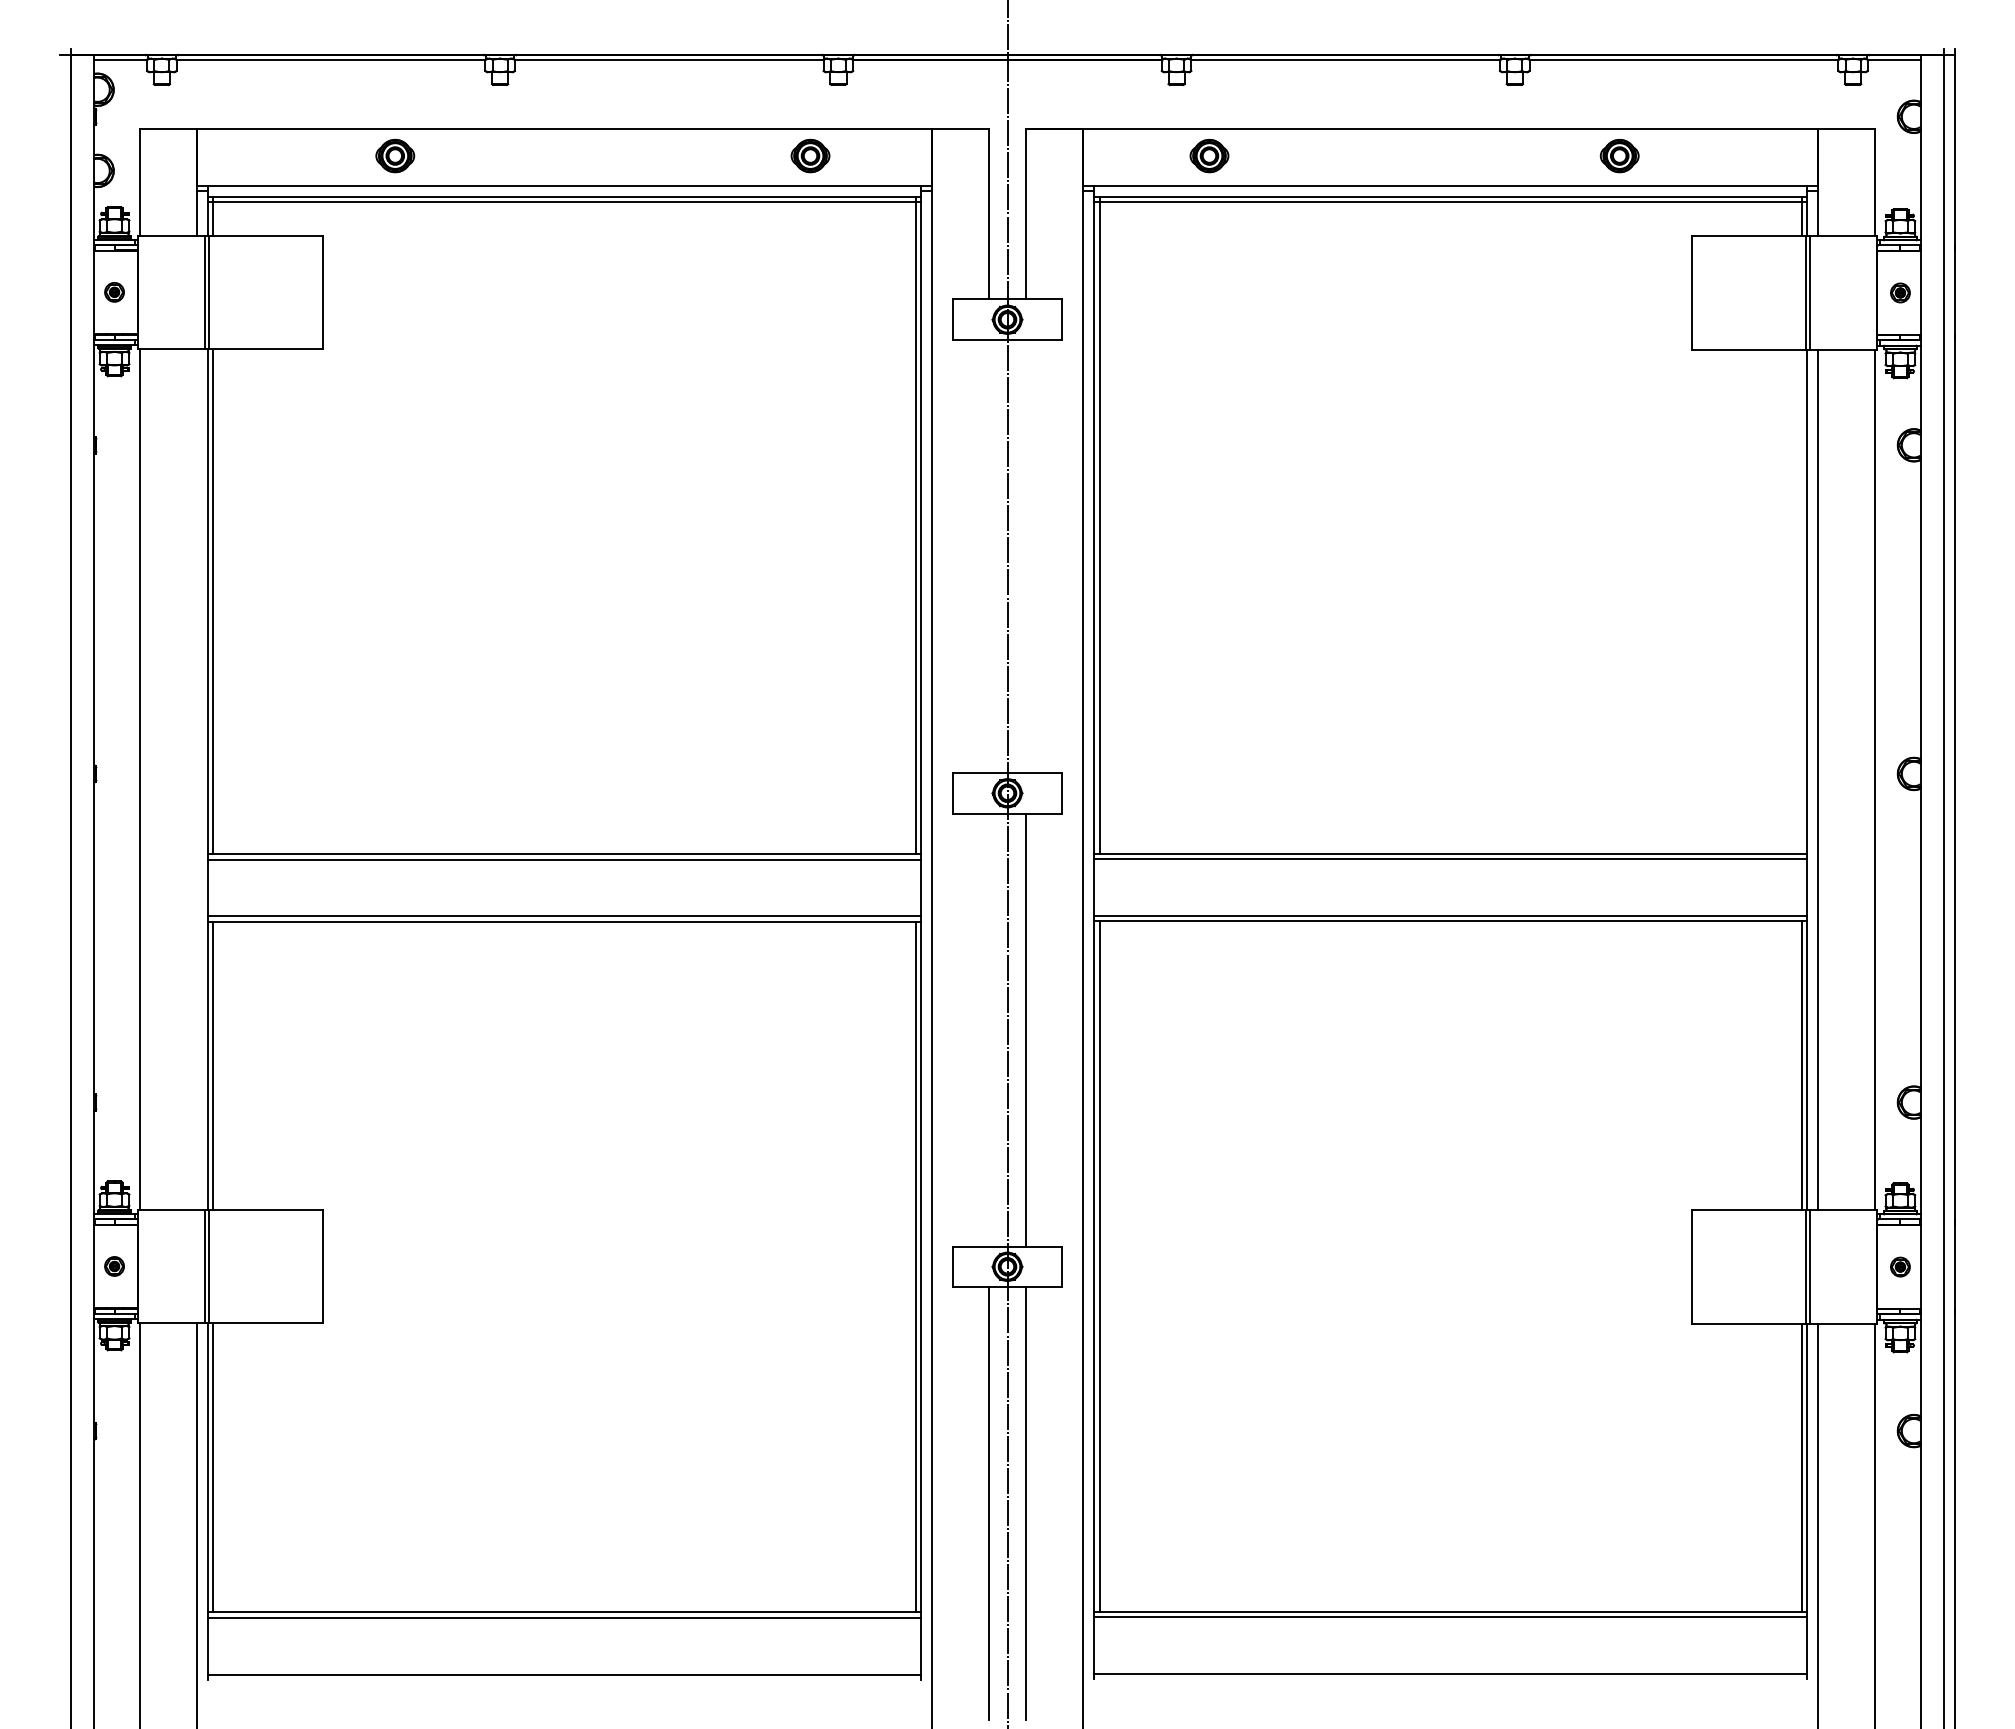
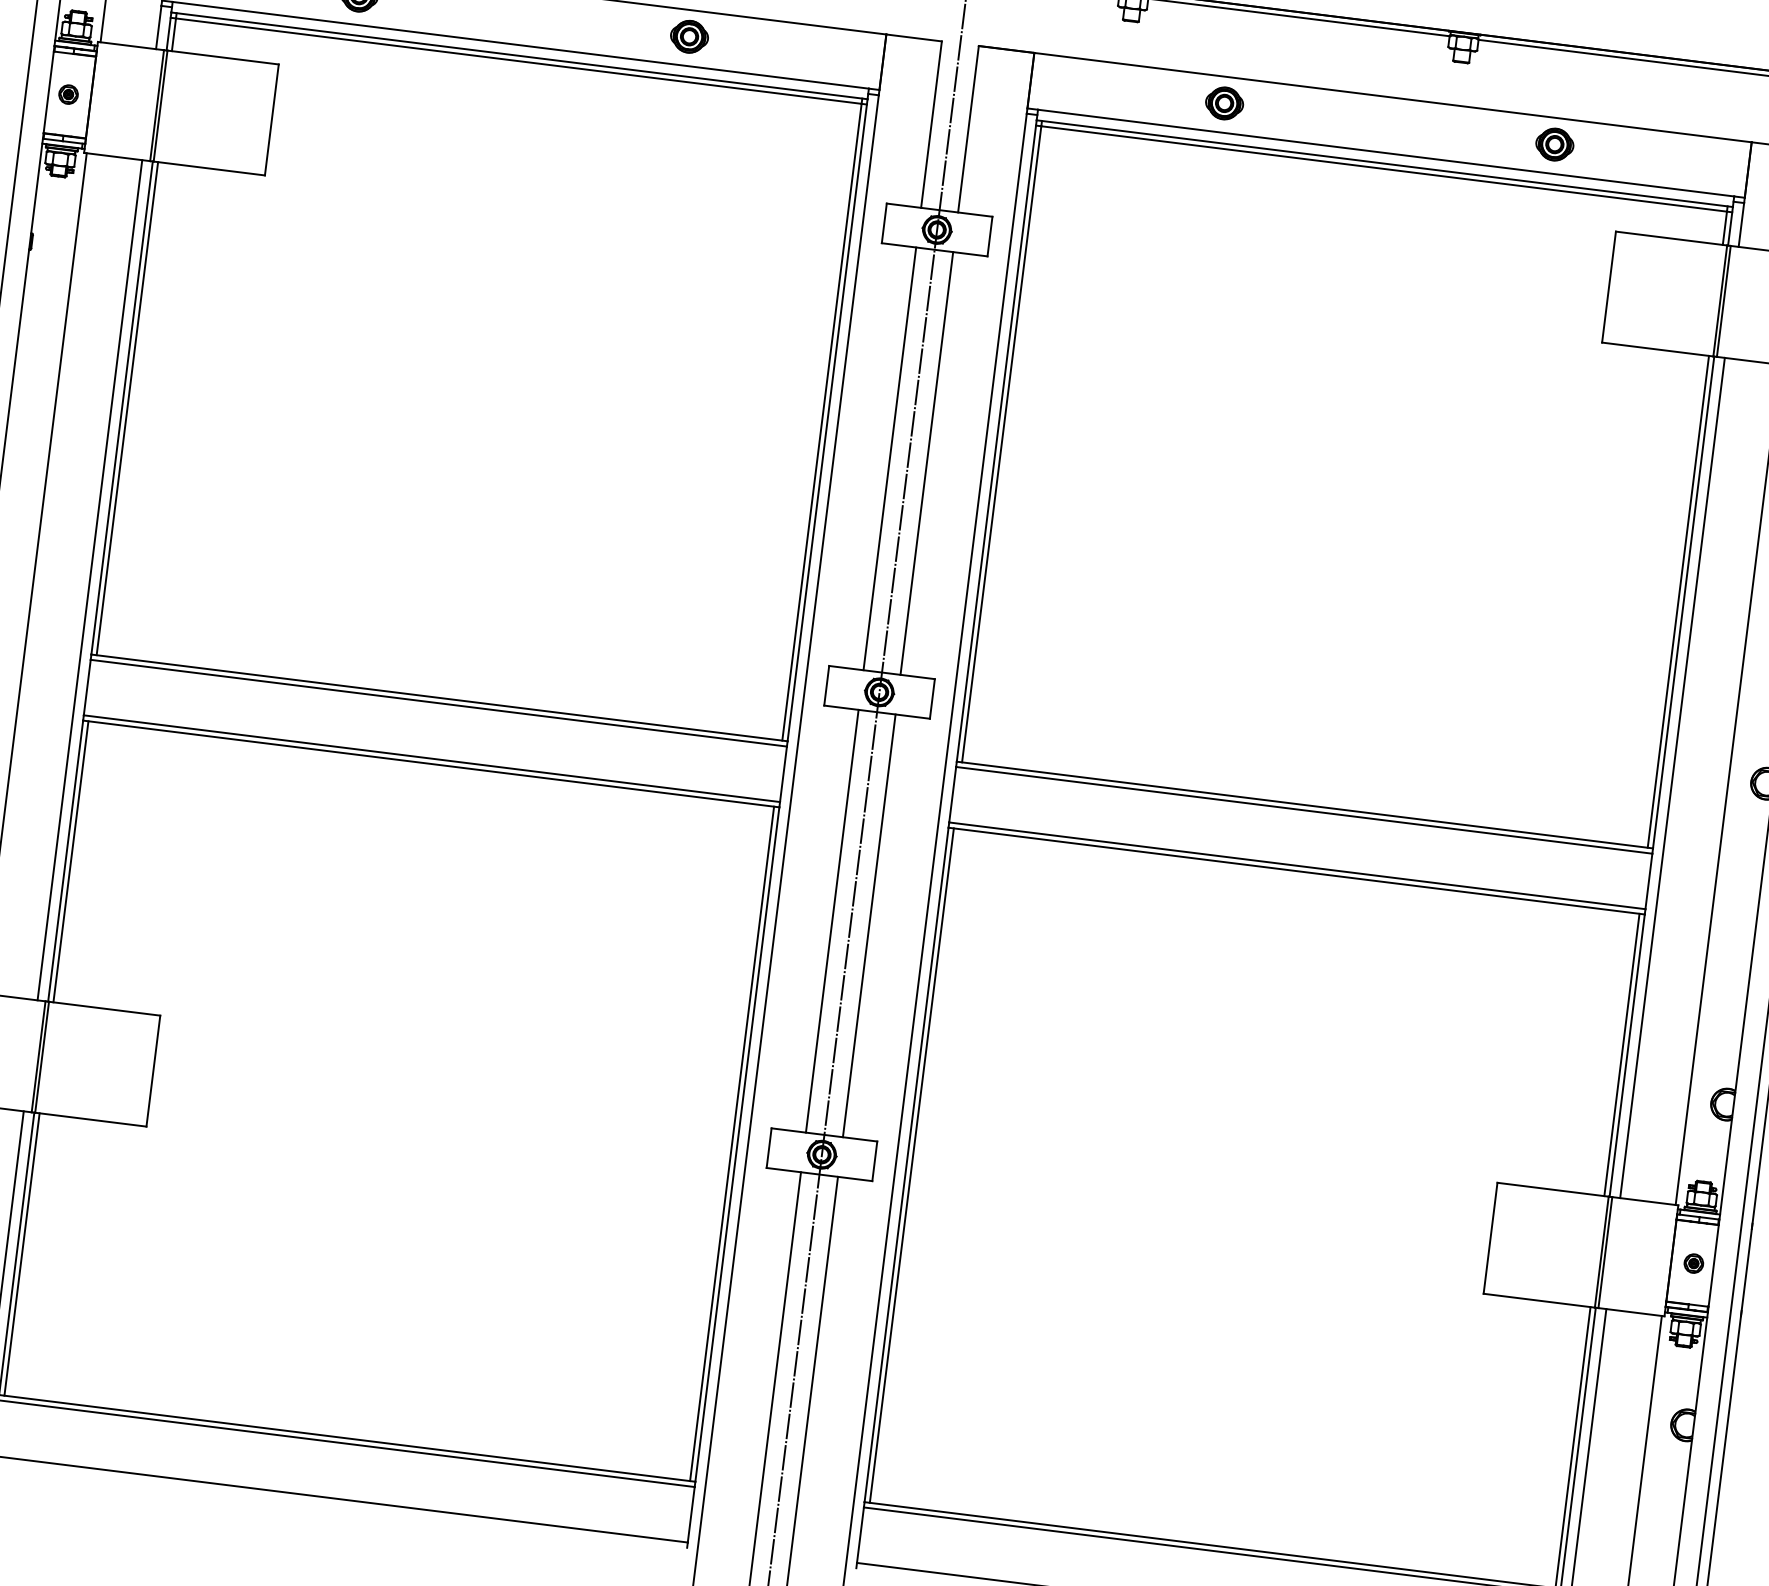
part: (810, 155) -> (689, 36), moved
part: (1209, 156) -> (1224, 103), moved
line: (988, 556) -> (889, 458), added
line: (1026, 556) -> (926, 463), added
line: (1801, 601) -> (1678, 601), added
line: (197, 779) -> (90, 580), added
line: (988, 1029) -> (832, 920), added

